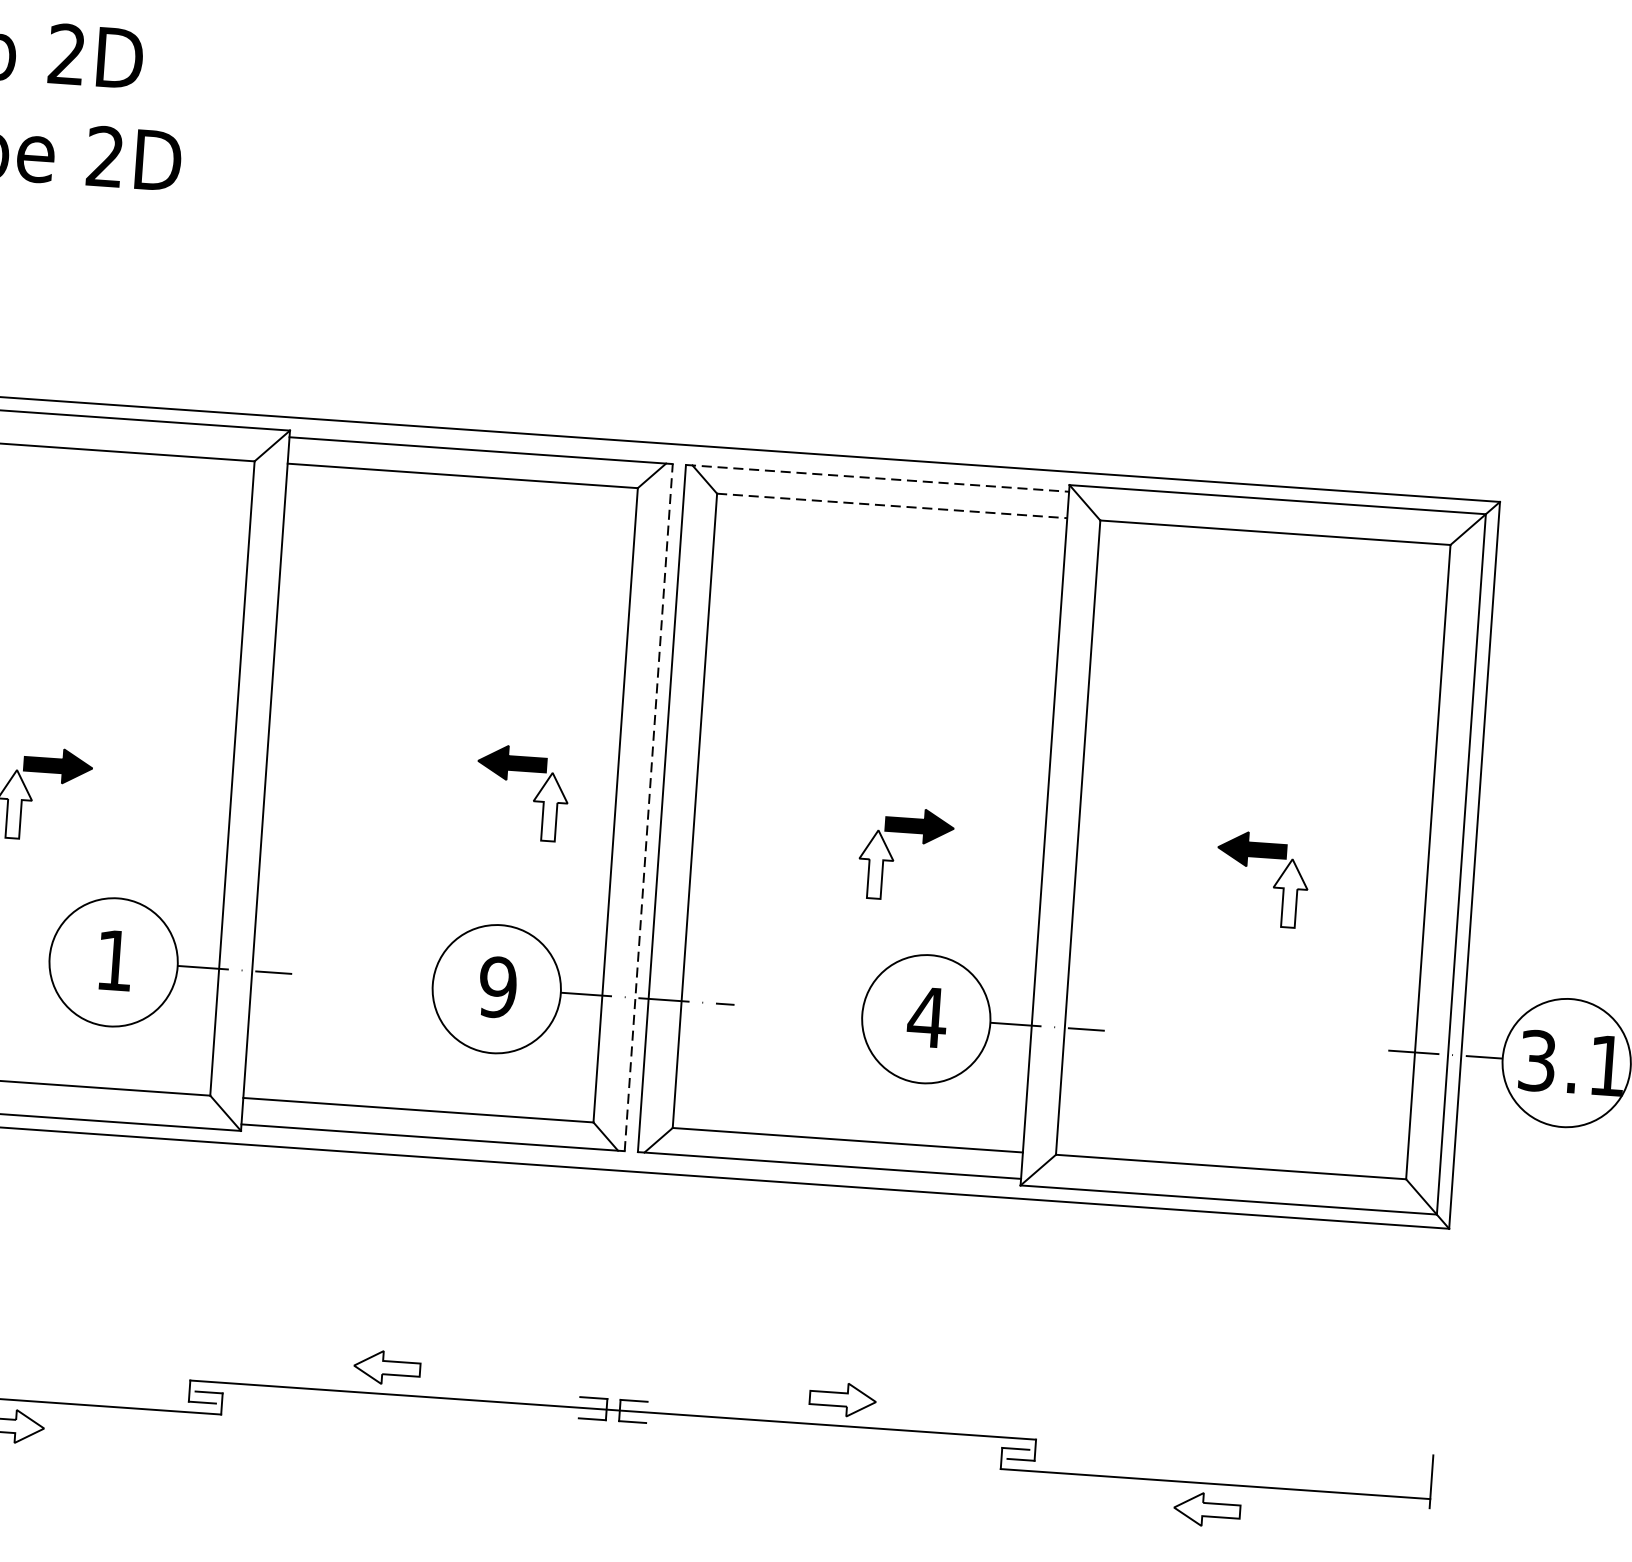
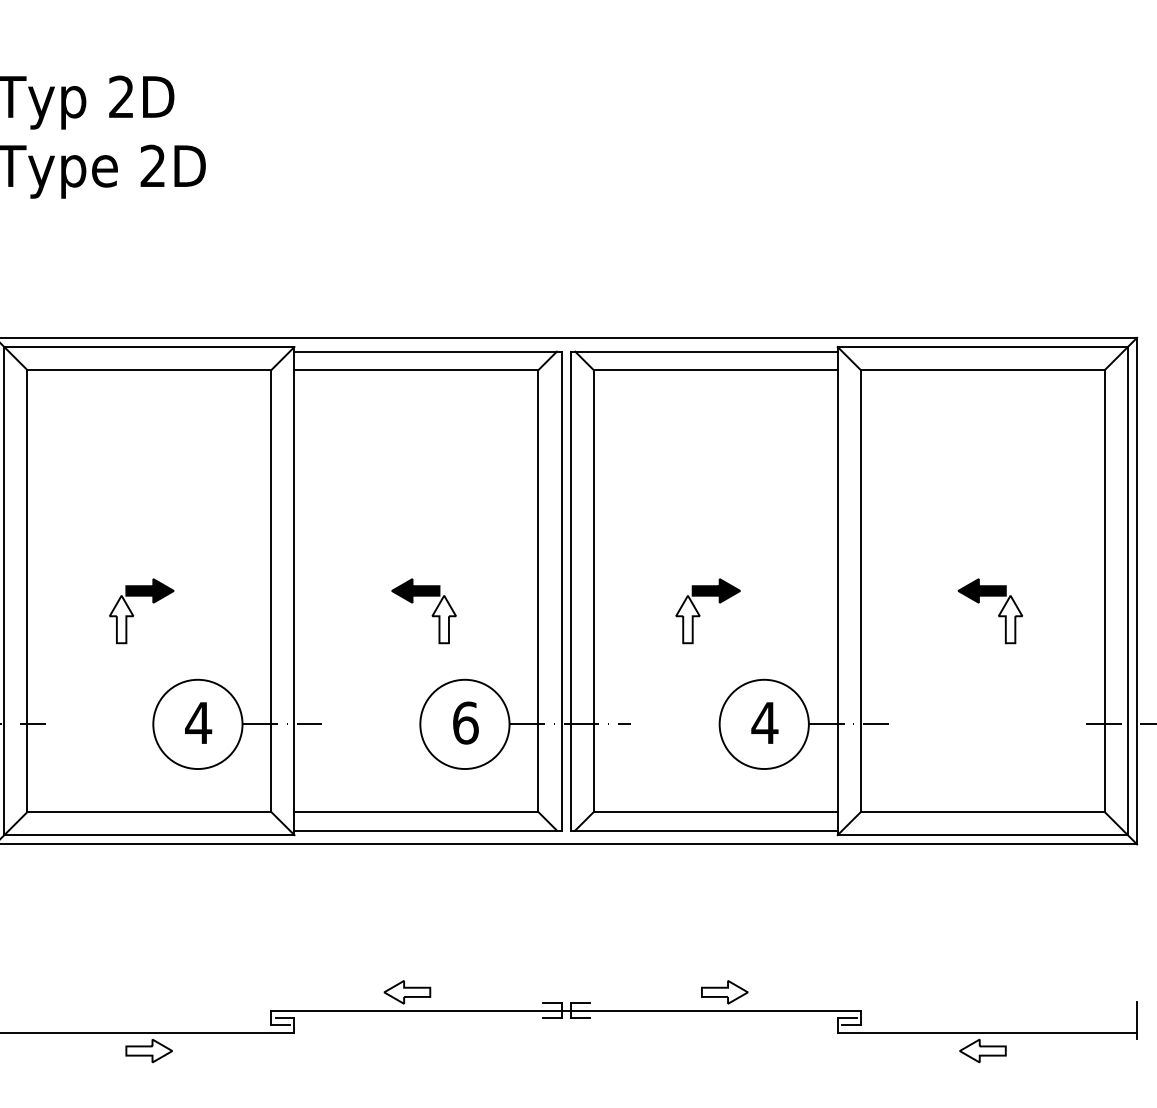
line: (877, 478) -> (704, 351), dashed -> solid
line: (893, 506) -> (716, 370), dashed -> solid
part: (532, 800) -> (431, 615), moved
line: (648, 806) -> (561, 590), dashed -> solid
part: (894, 859) -> (700, 615), moved
text: (114, 959) -> (198, 722), 1 -> 4
text: (497, 986) -> (465, 722), 9 -> 6

